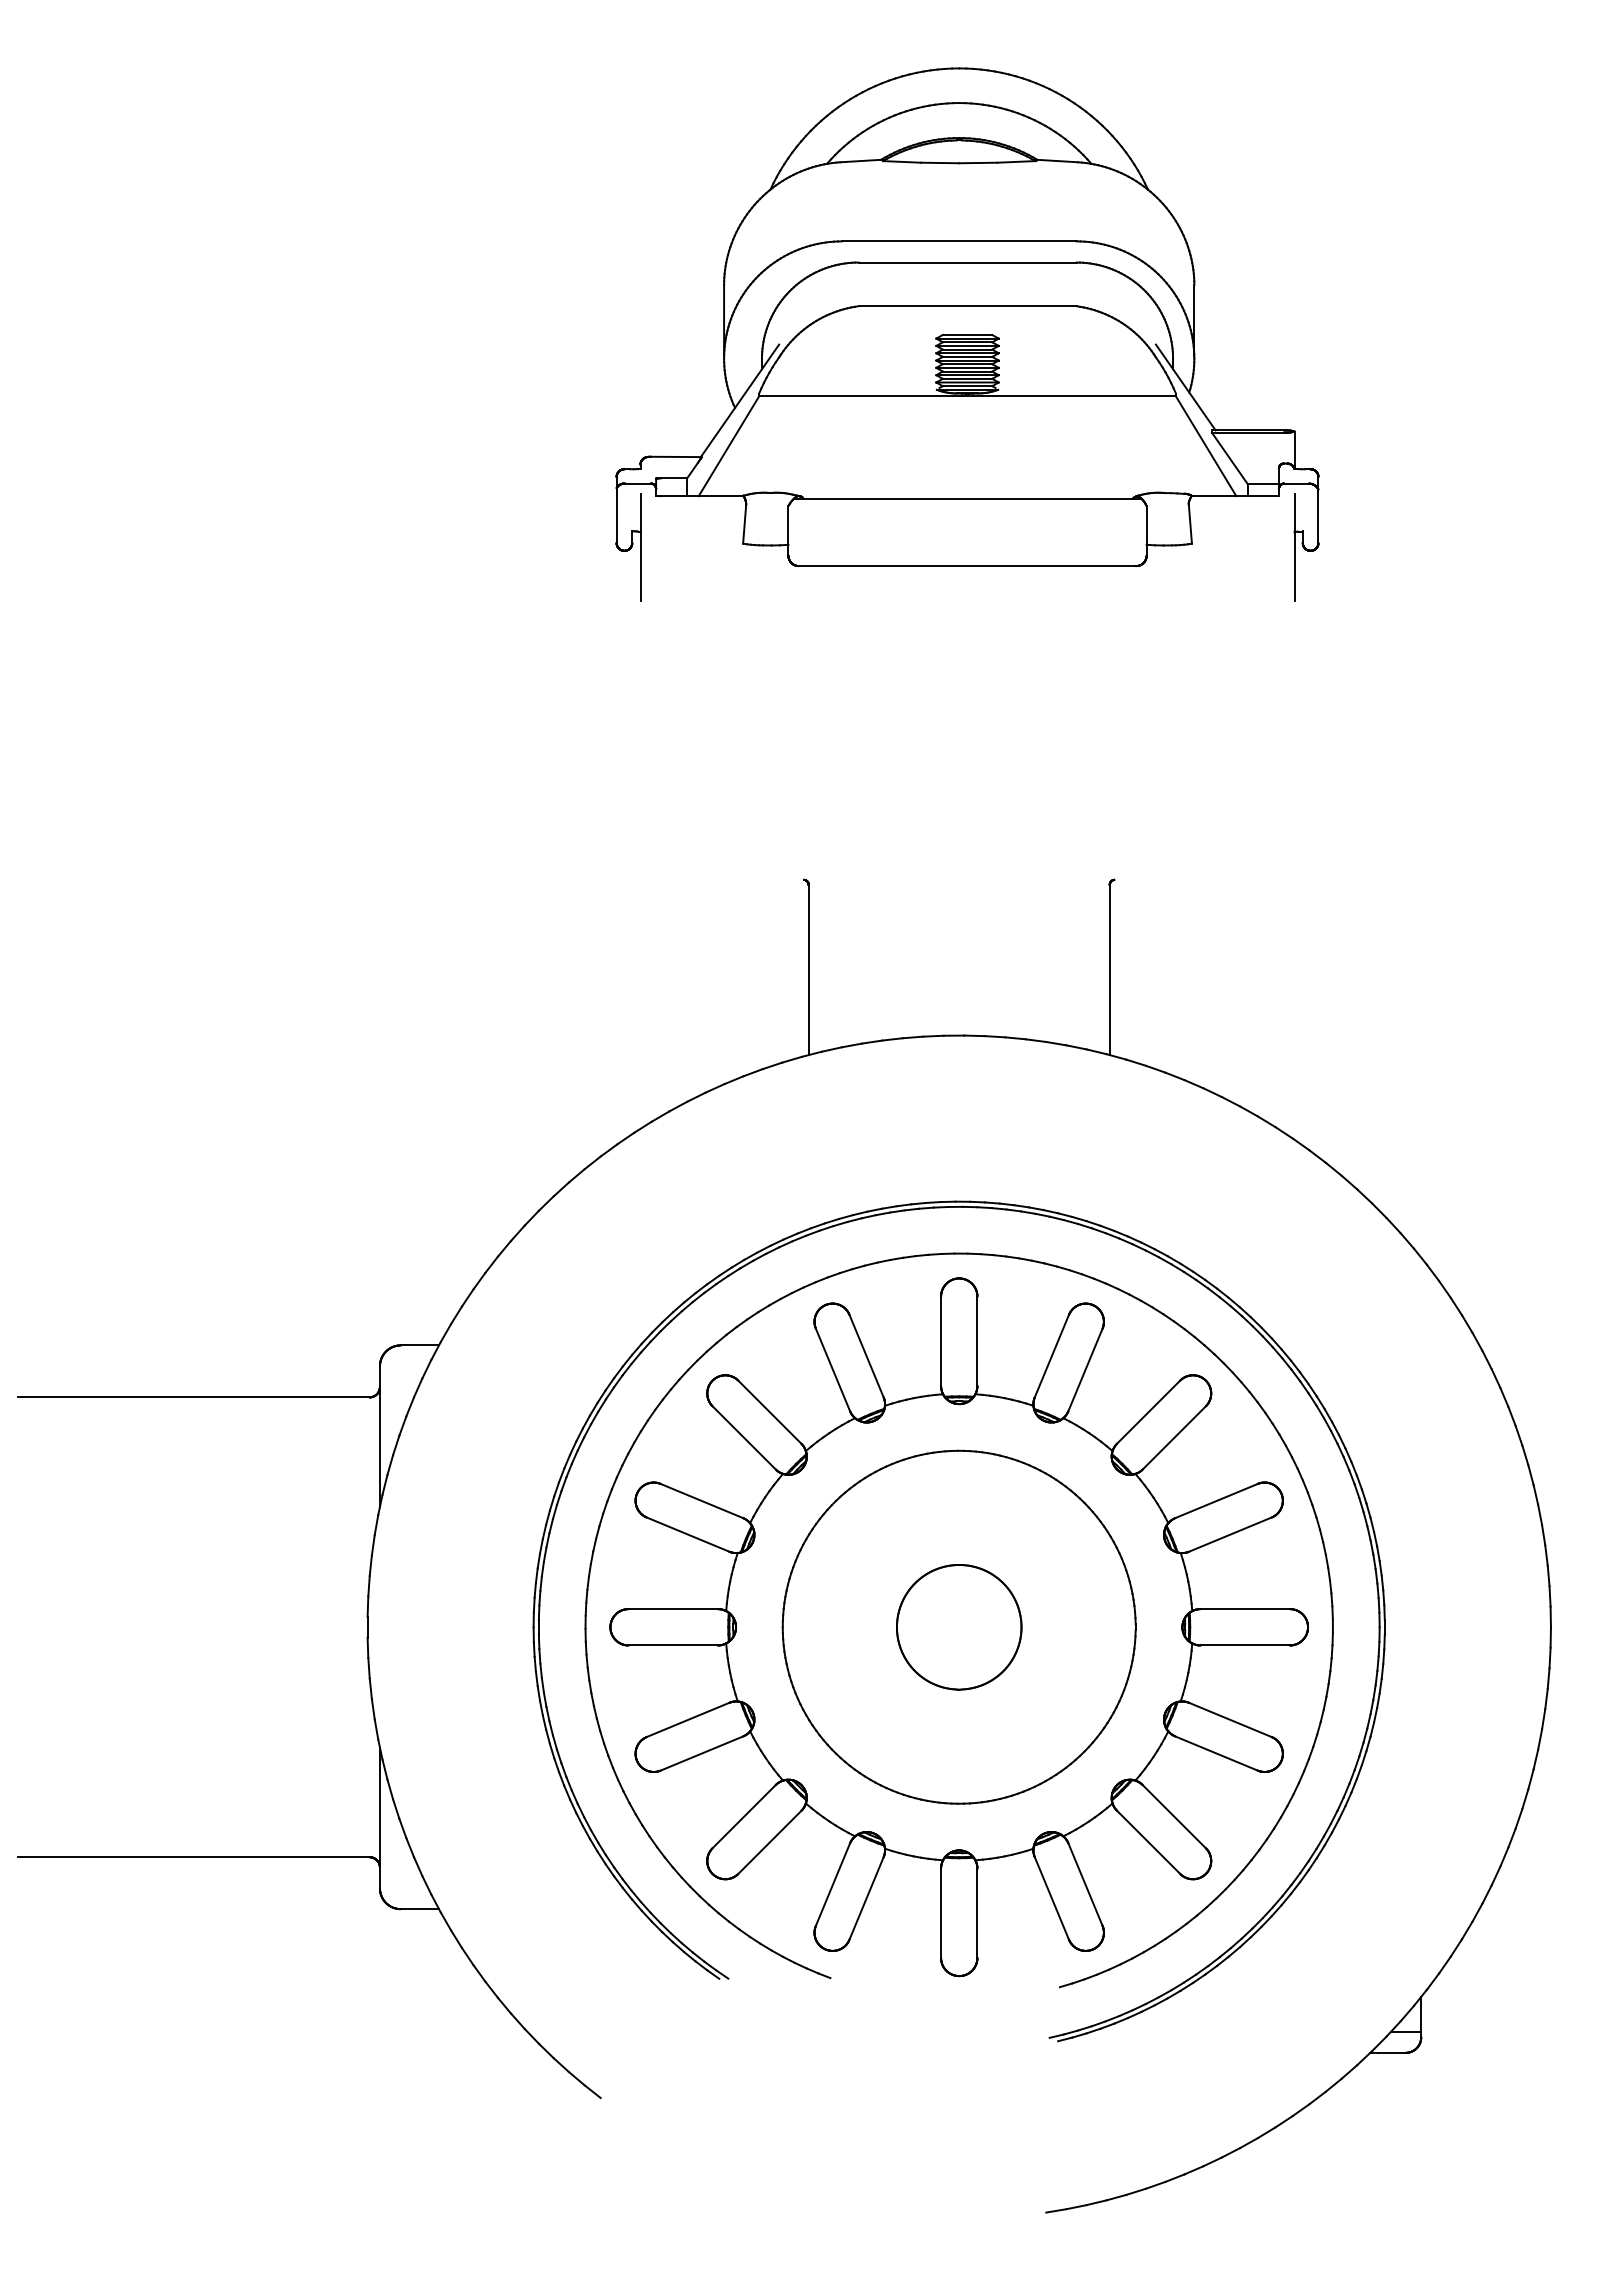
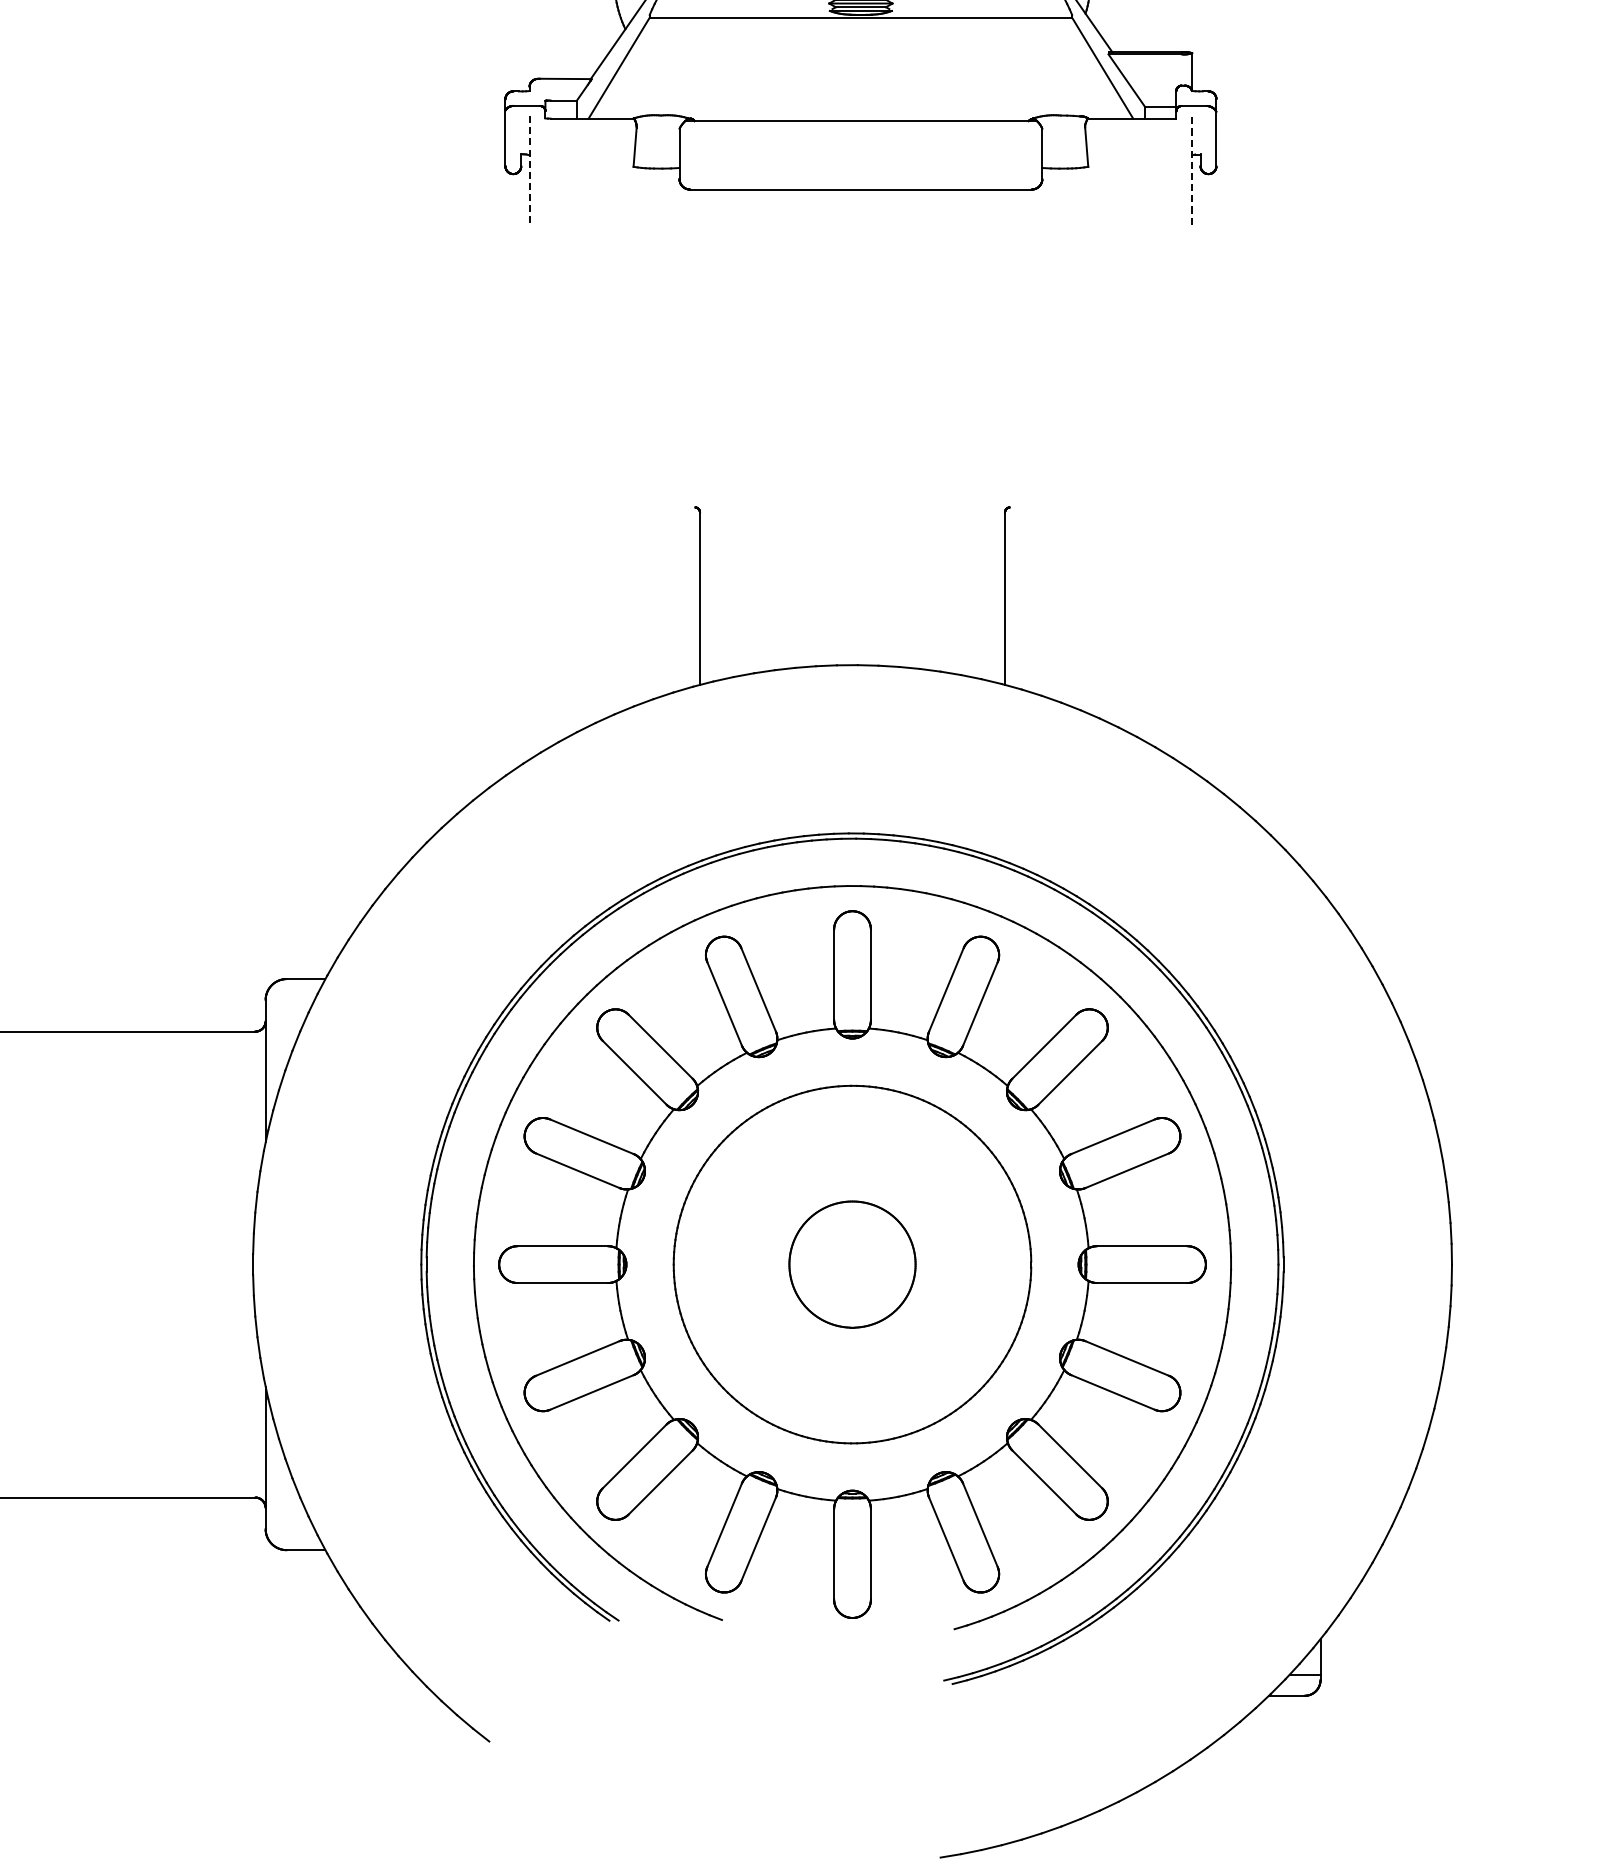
line: (640, 547) -> (529, 170), solid -> dashed
line: (1294, 547) -> (1192, 170), solid -> dashed

